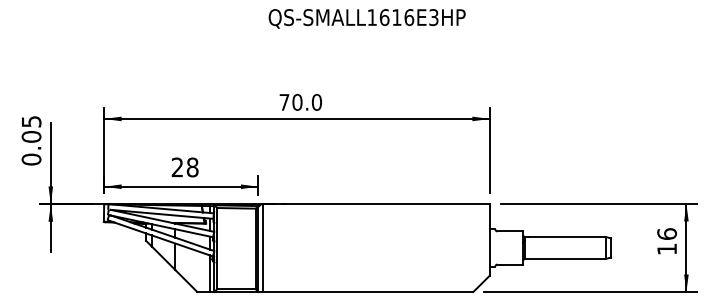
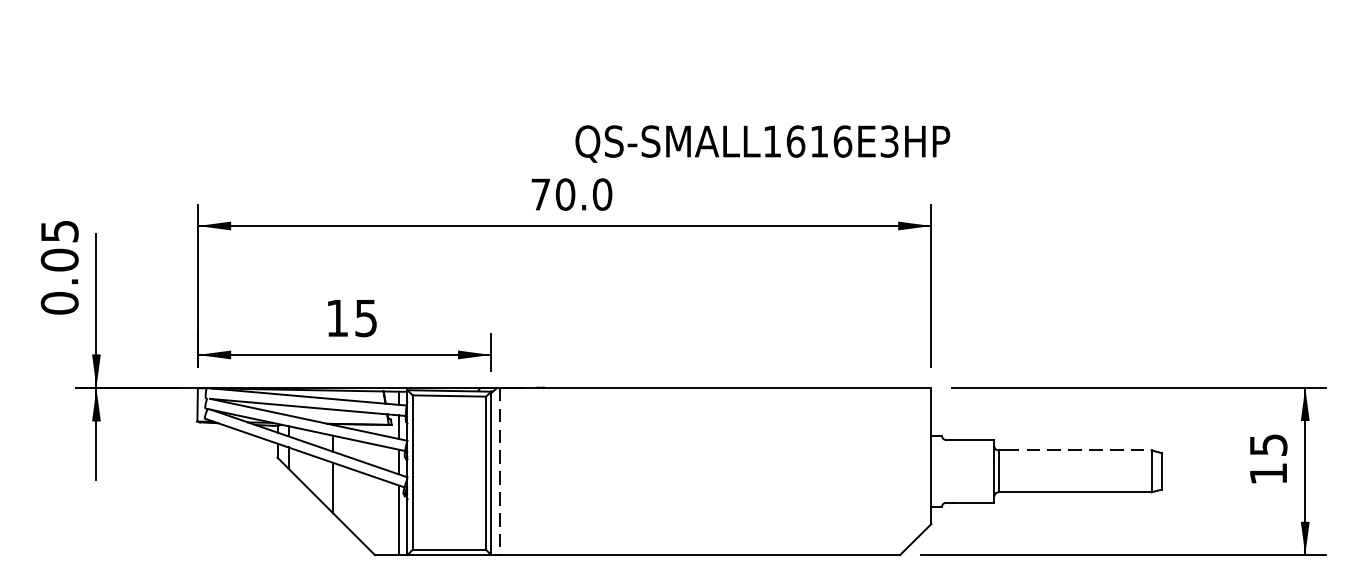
text: (366, 18) -> (761, 143), moved
text: (184, 167) -> (350, 318), 28 -> 15
text: (667, 233) -> (1269, 443), 16 -> 15
line: (567, 236) -> (1079, 449), solid -> dashed
line: (262, 248) -> (499, 472), solid -> dashed

